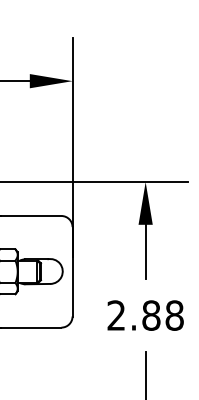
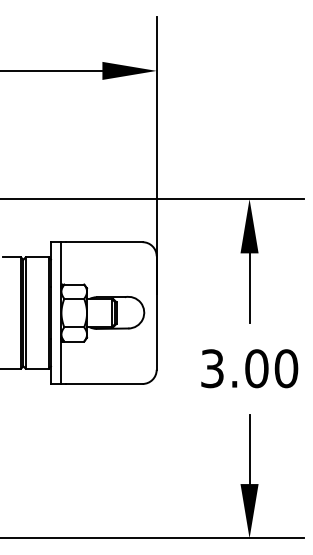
text: (145, 315) -> (249, 368), 2.88 -> 3.00

